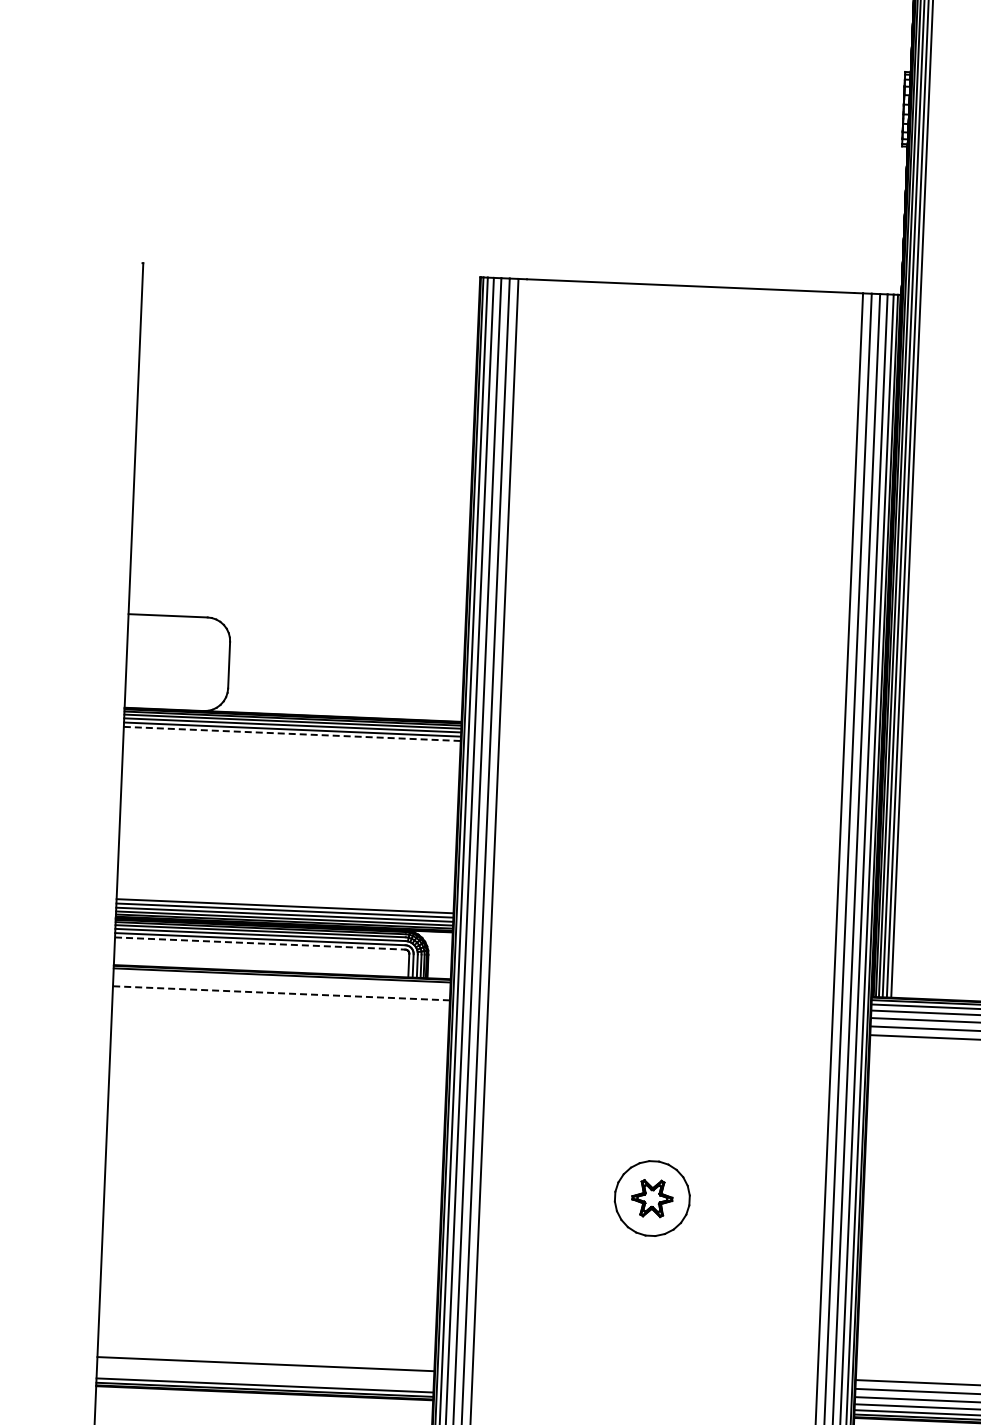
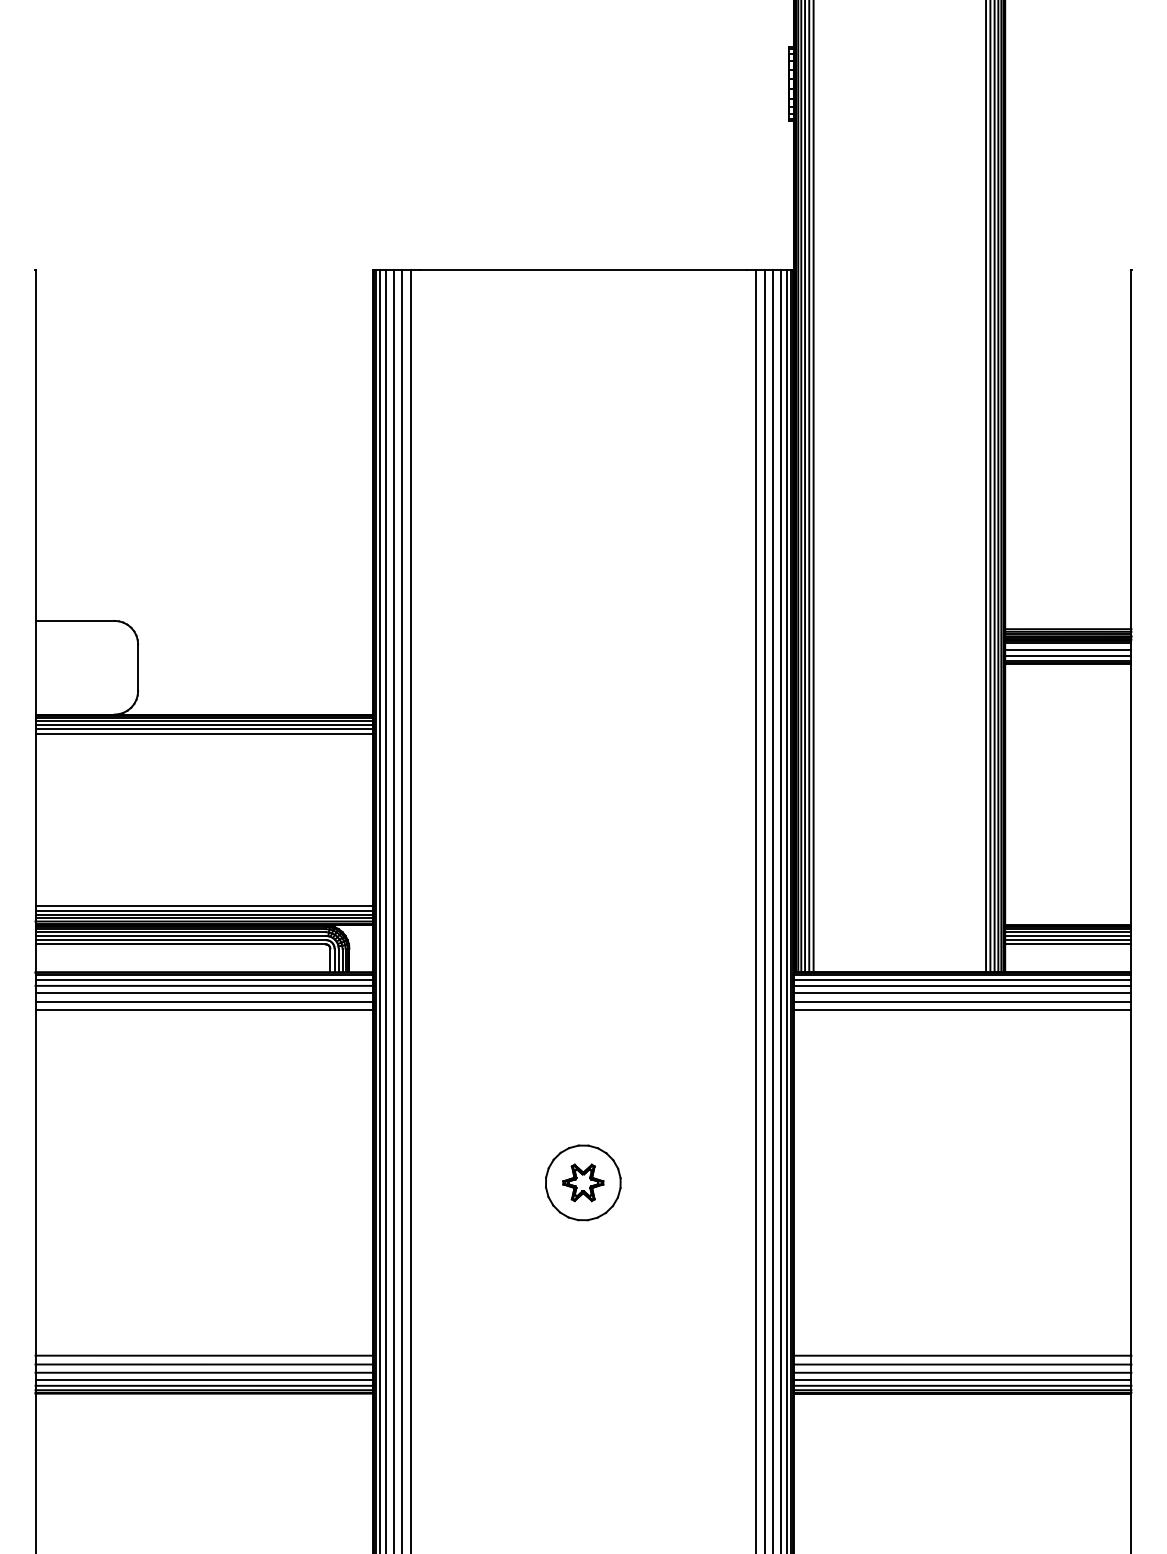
line: (292, 733) -> (204, 733), dashed -> solid
line: (260, 943) -> (181, 944), dashed -> solid
line: (281, 979) -> (203, 979), added
line: (281, 985) -> (203, 985), added
line: (281, 993) -> (204, 993), dashed -> solid
line: (280, 1001) -> (203, 1001), added
line: (280, 1010) -> (203, 1010), added
line: (265, 1355) -> (203, 1355), added
line: (264, 1372) -> (203, 1372), added
line: (264, 1379) -> (203, 1379), added

